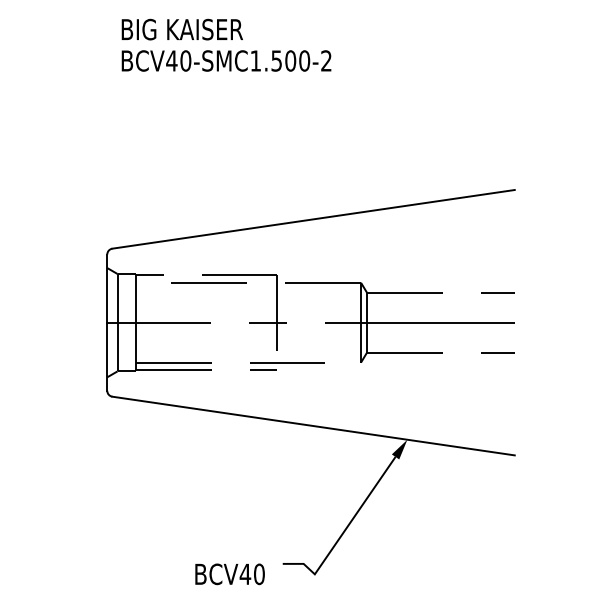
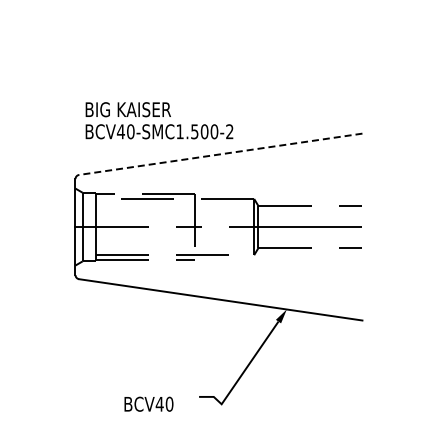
text: (226, 44) -> (159, 120), moved
line: (313, 219) -> (220, 154), solid -> dashed
text: (229, 573) -> (148, 403), moved

